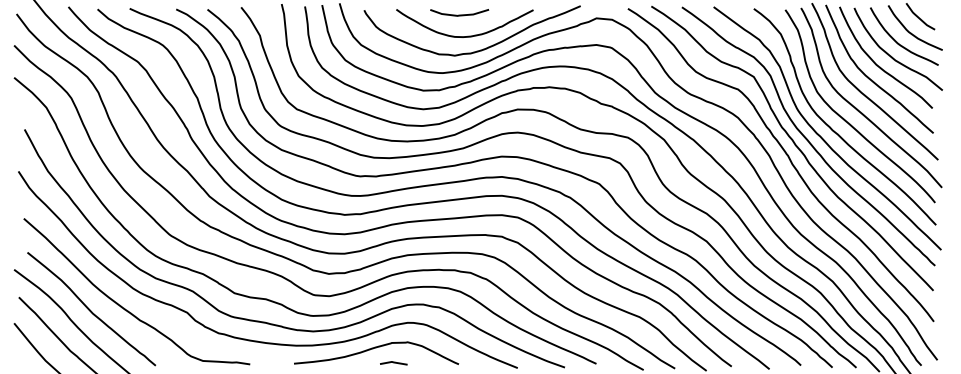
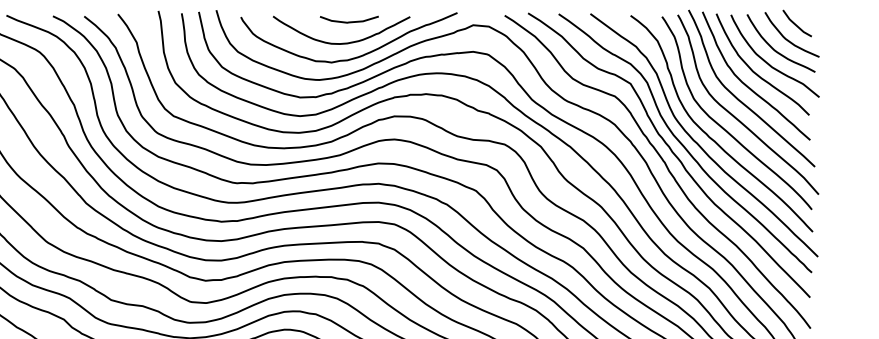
curve: (459, 14) -> (349, 21), moved

